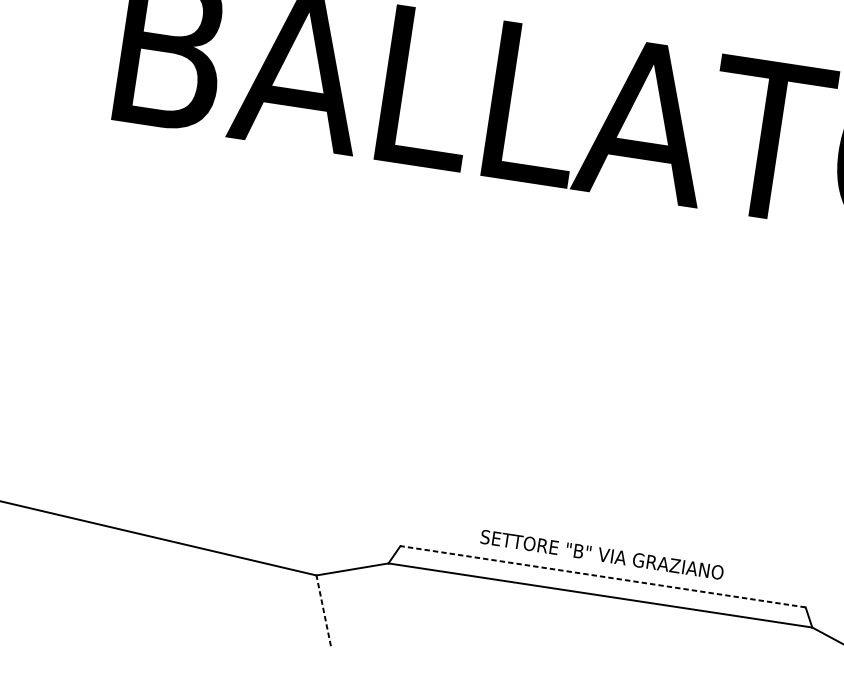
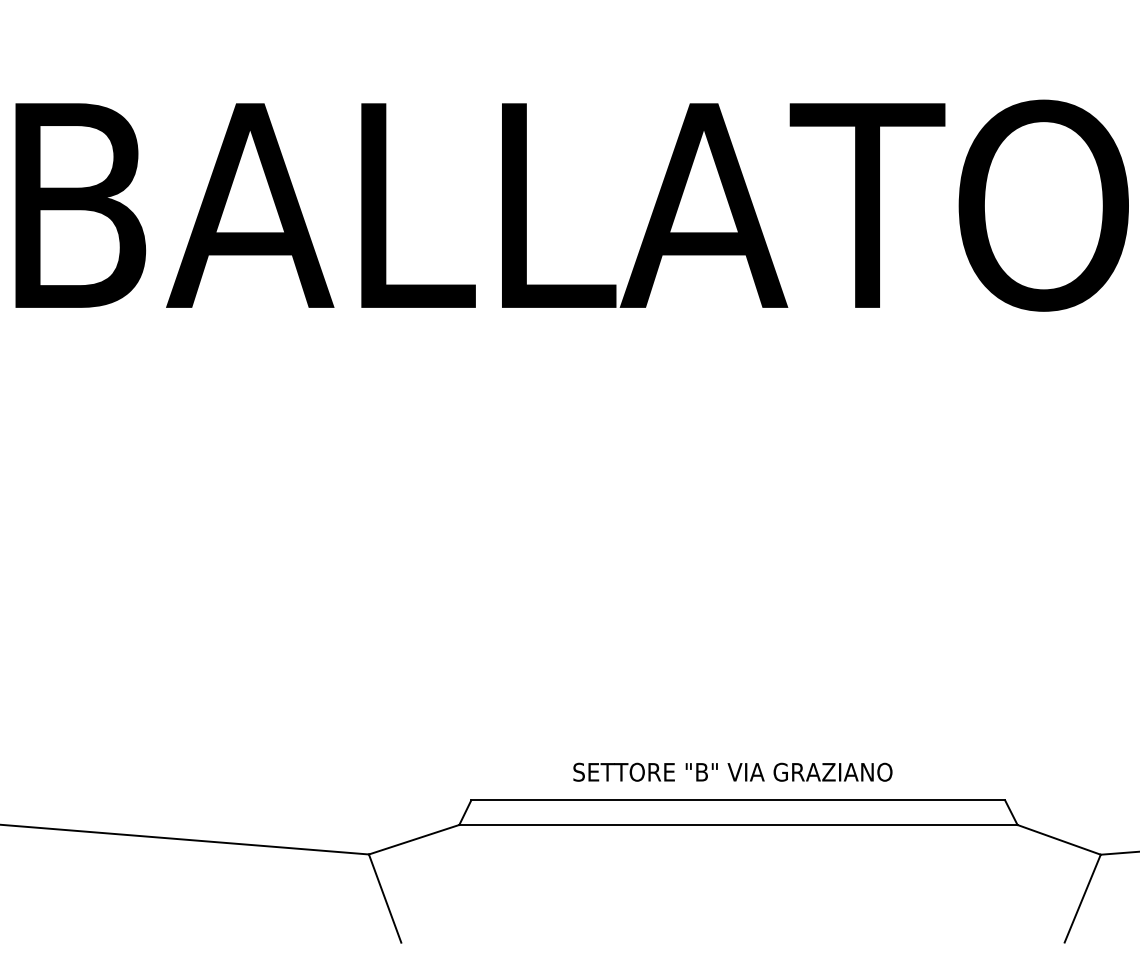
line: (603, 576) -> (738, 800), dashed -> solid
line: (324, 610) -> (385, 898), dashed -> solid

